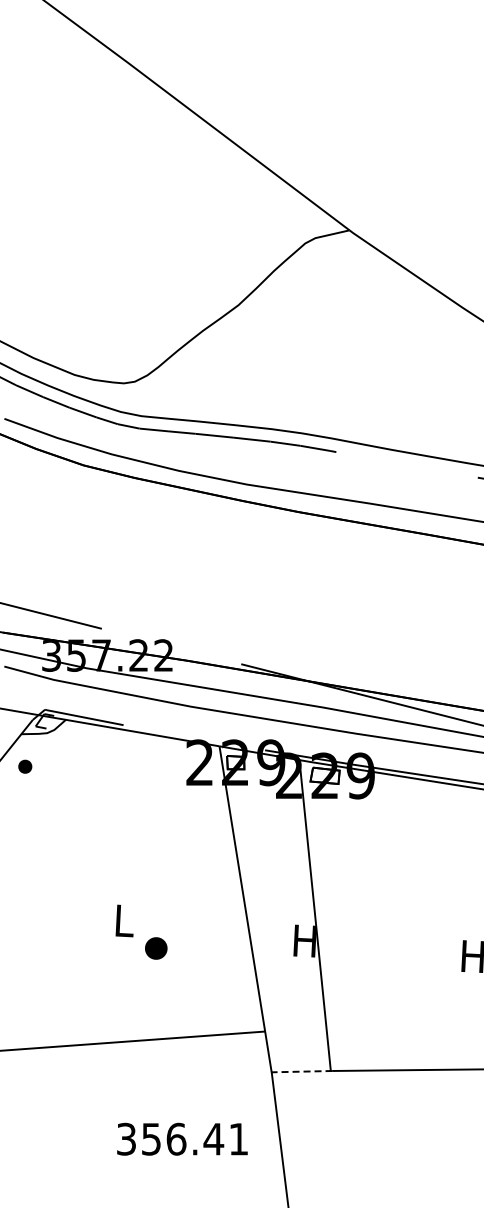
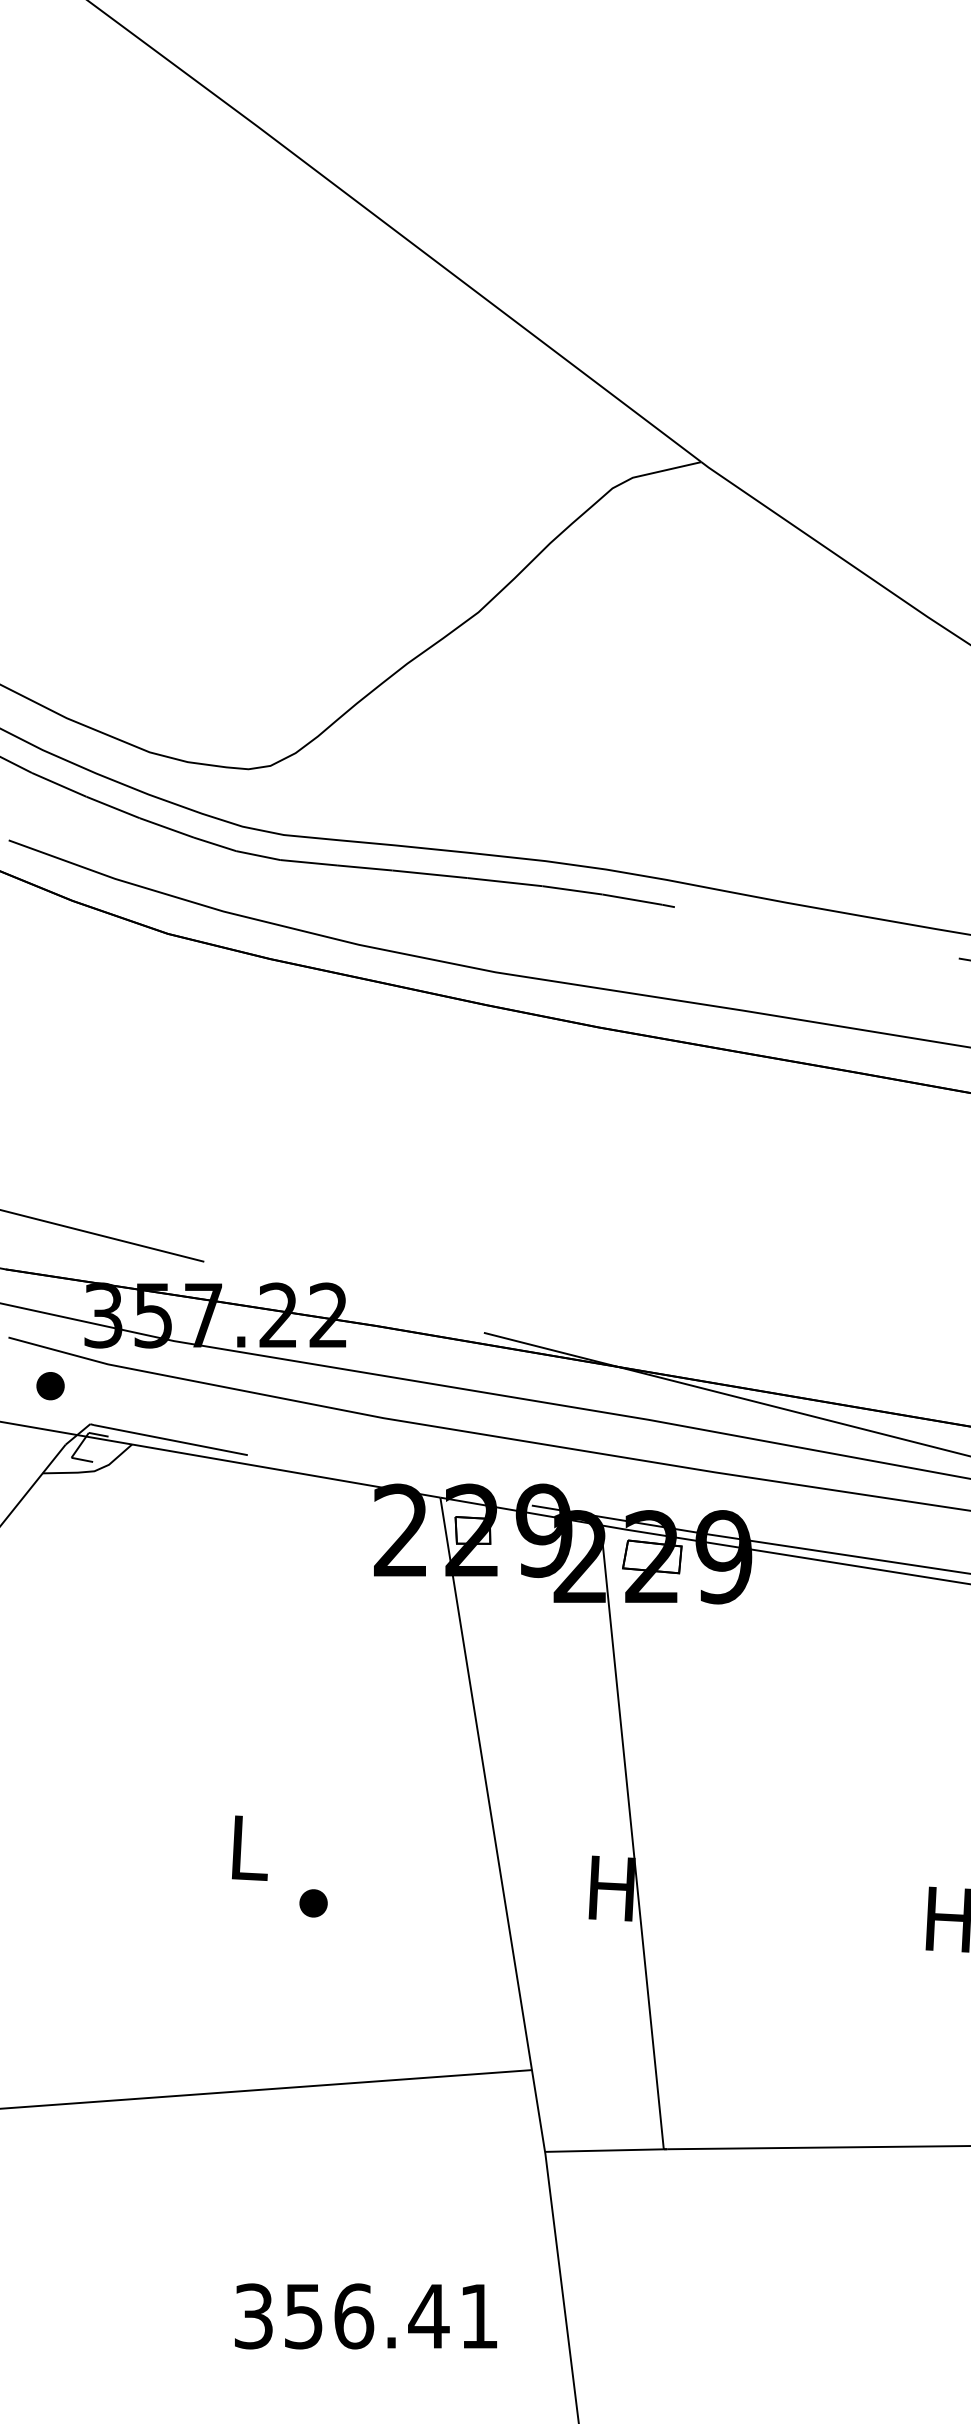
part: (25, 766) -> (50, 1385), moved
part: (156, 948) -> (313, 1903), size x0.62
line: (301, 1071) -> (604, 2150), dashed -> solid
text: (182, 1138) -> (366, 2314), moved

